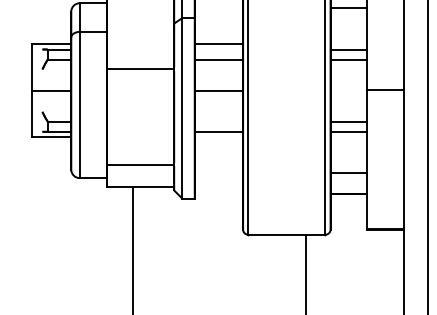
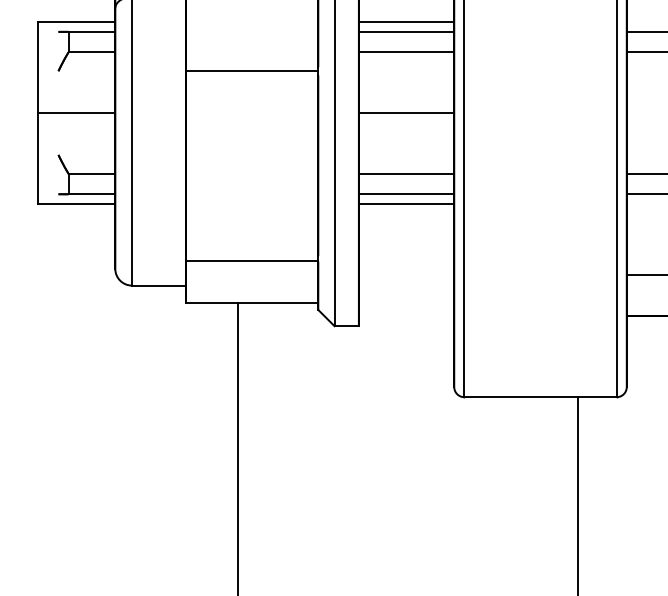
line: (218, 49) -> (405, 31), added
line: (218, 121) -> (405, 173), added
line: (218, 136) -> (405, 203), added

